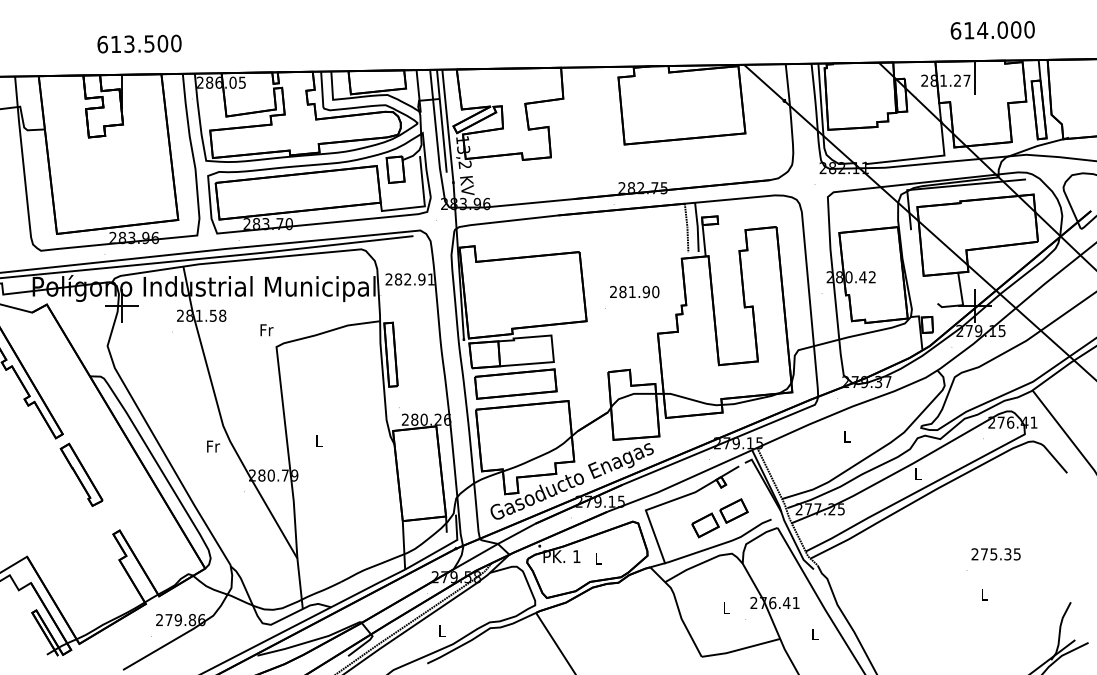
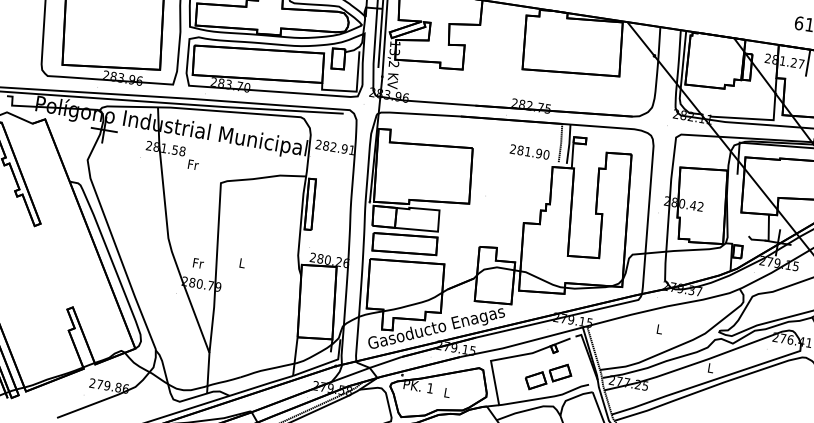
text: (634, 292) -> (529, 152), moved
text: (266, 330) -> (193, 165), moved
text: (213, 446) -> (198, 263), moved
part: (81, 474) -> (50, 258), removed

